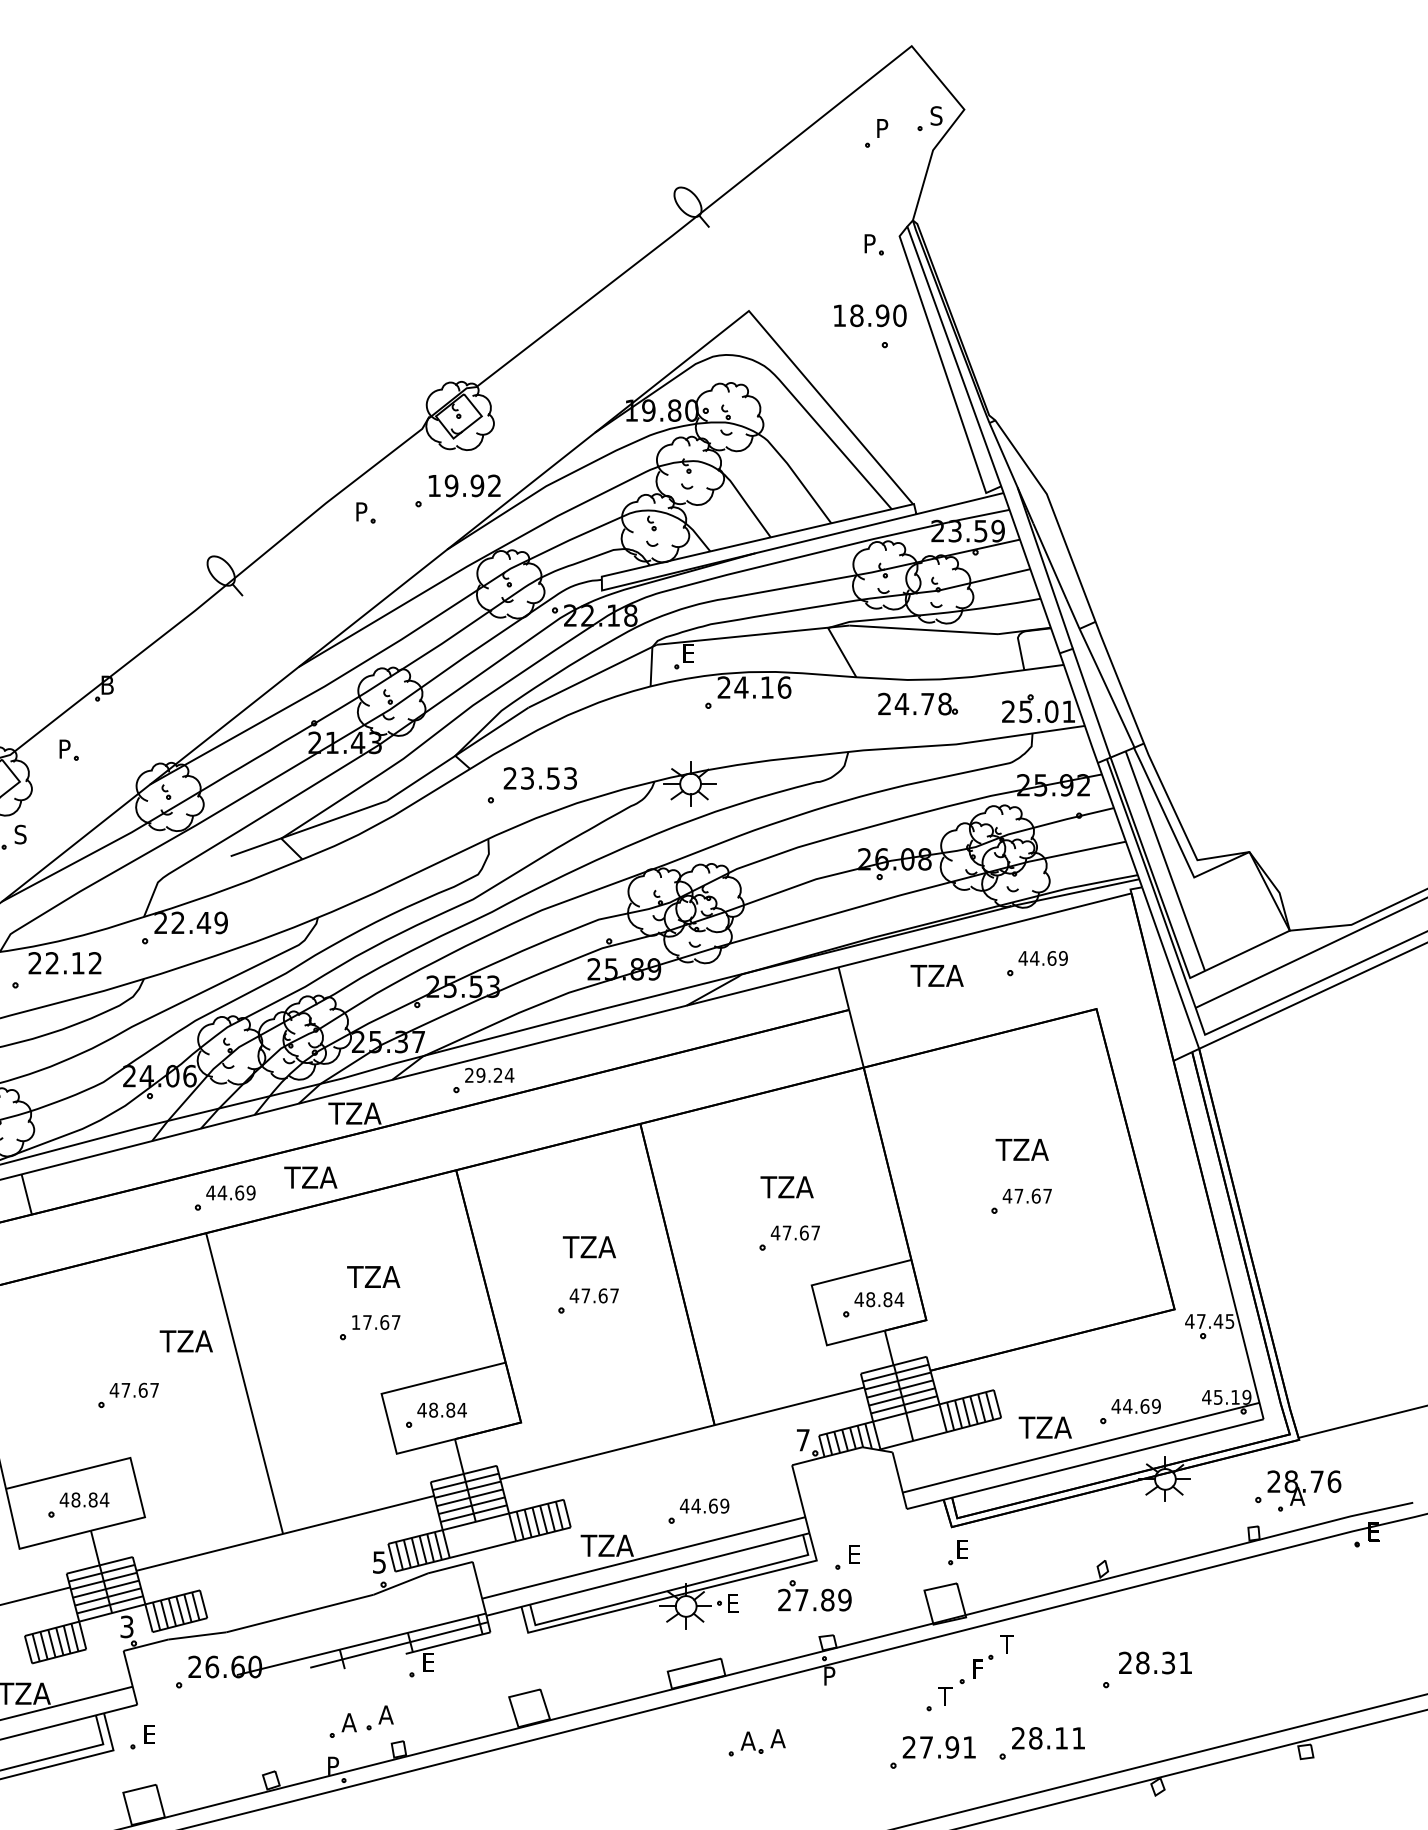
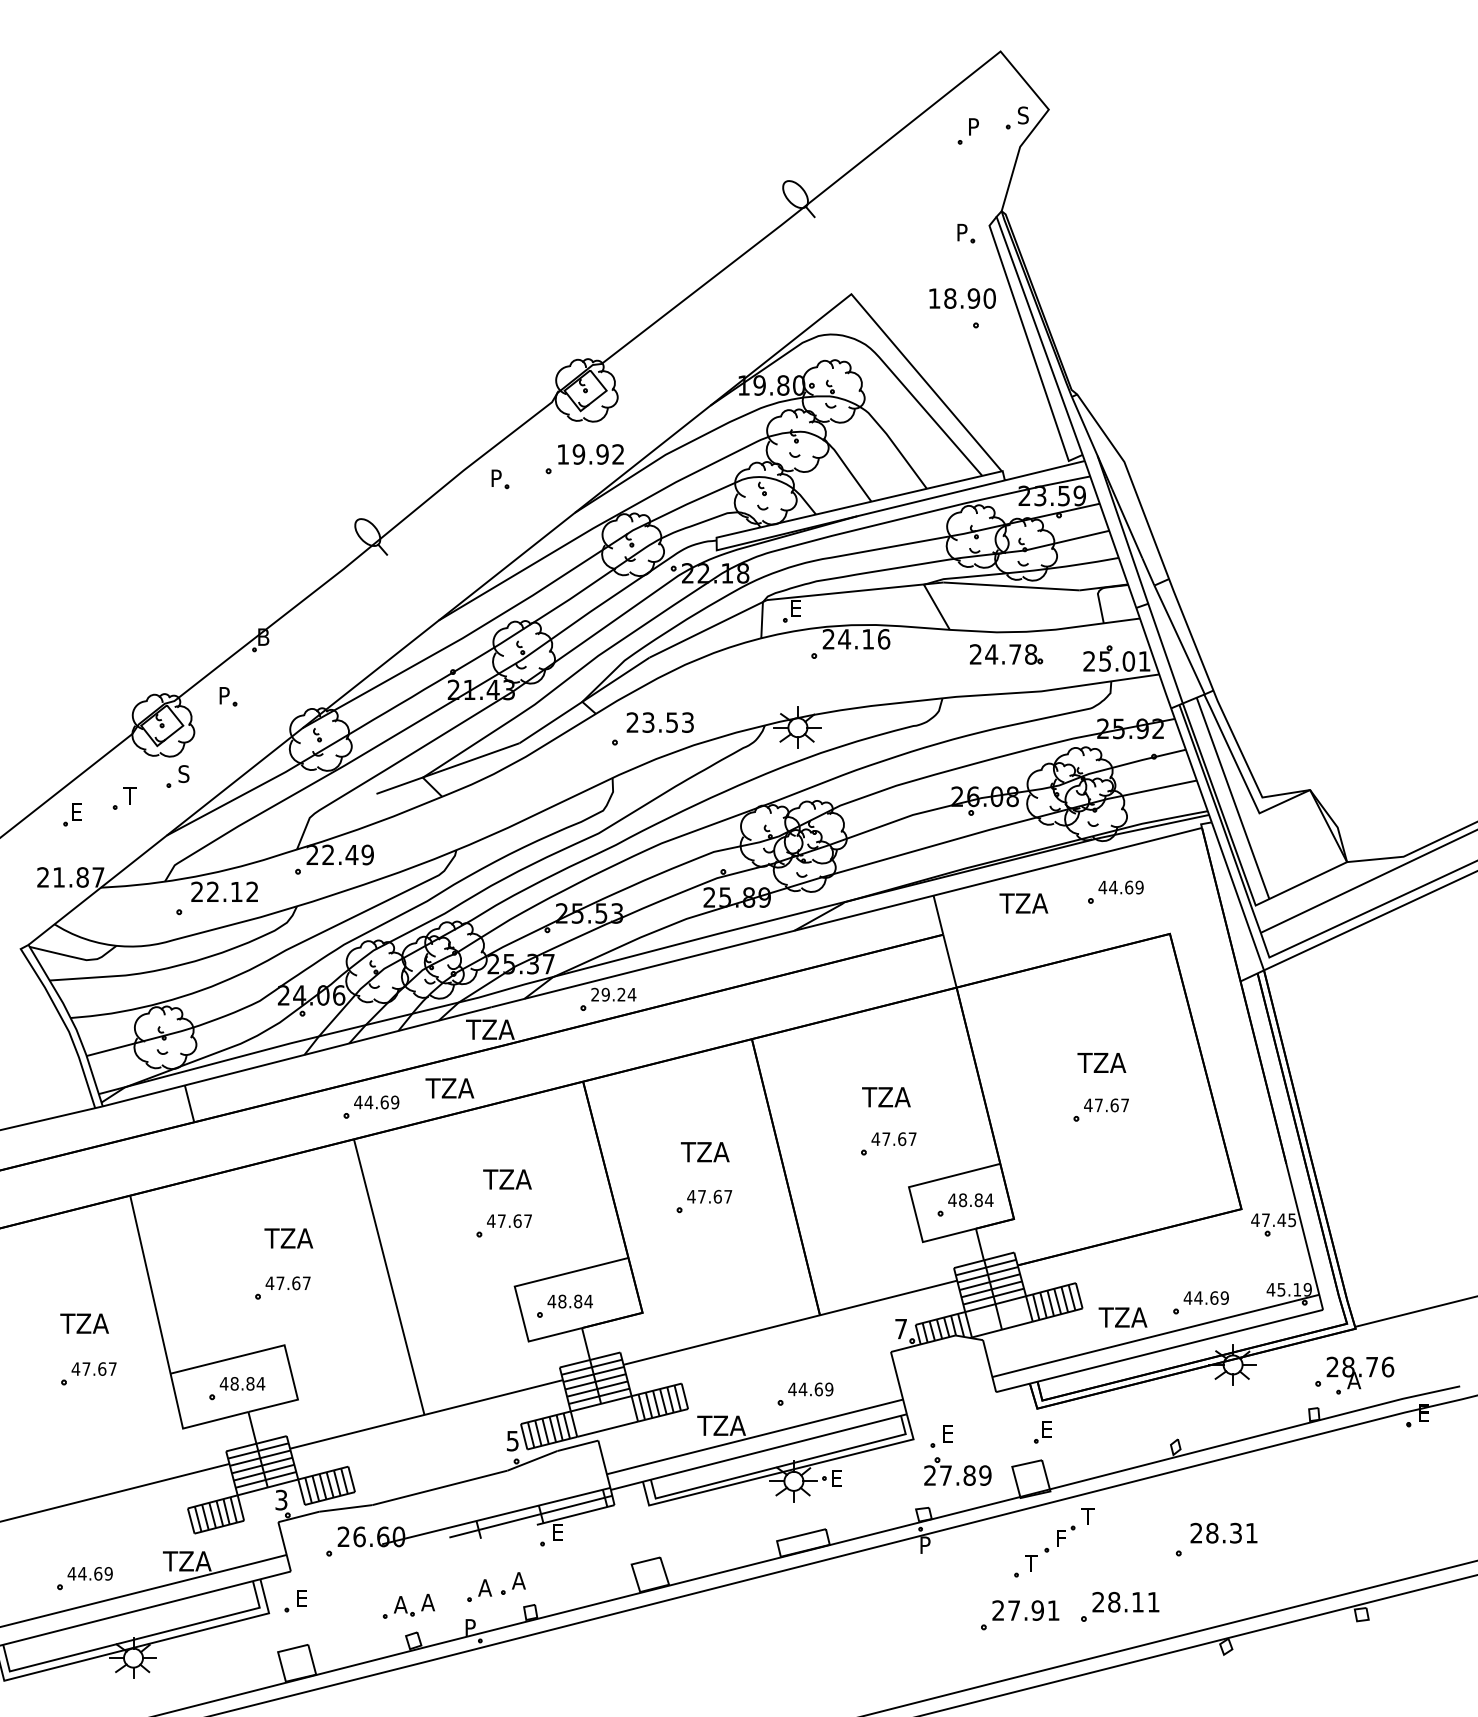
text: (356, 1321) -> (491, 1220), 17.67 -> 47.67
text: (185, 1341) -> (288, 1238), moved
part: (807, 1592) -> (951, 1468), moved
part: (756, 1742) -> (408, 1606), moved

